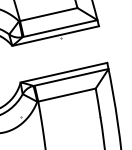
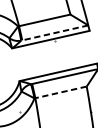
line: (59, 28) -> (54, 32), solid -> dashed
line: (66, 95) -> (60, 92), solid -> dashed

